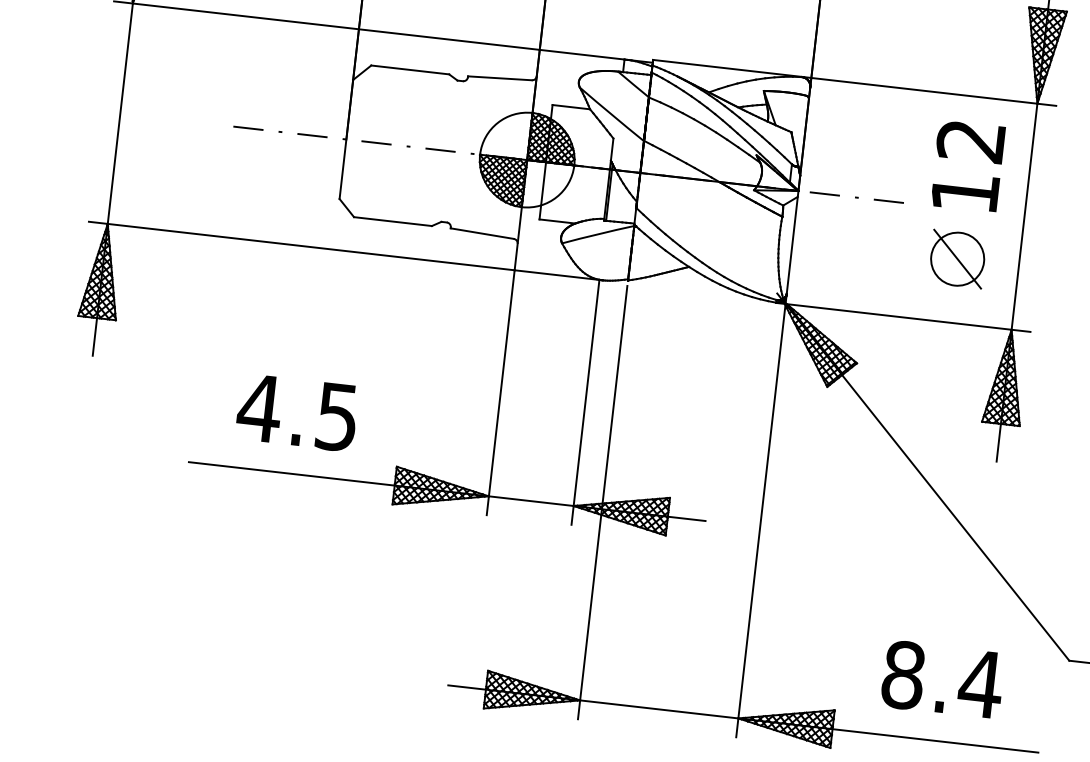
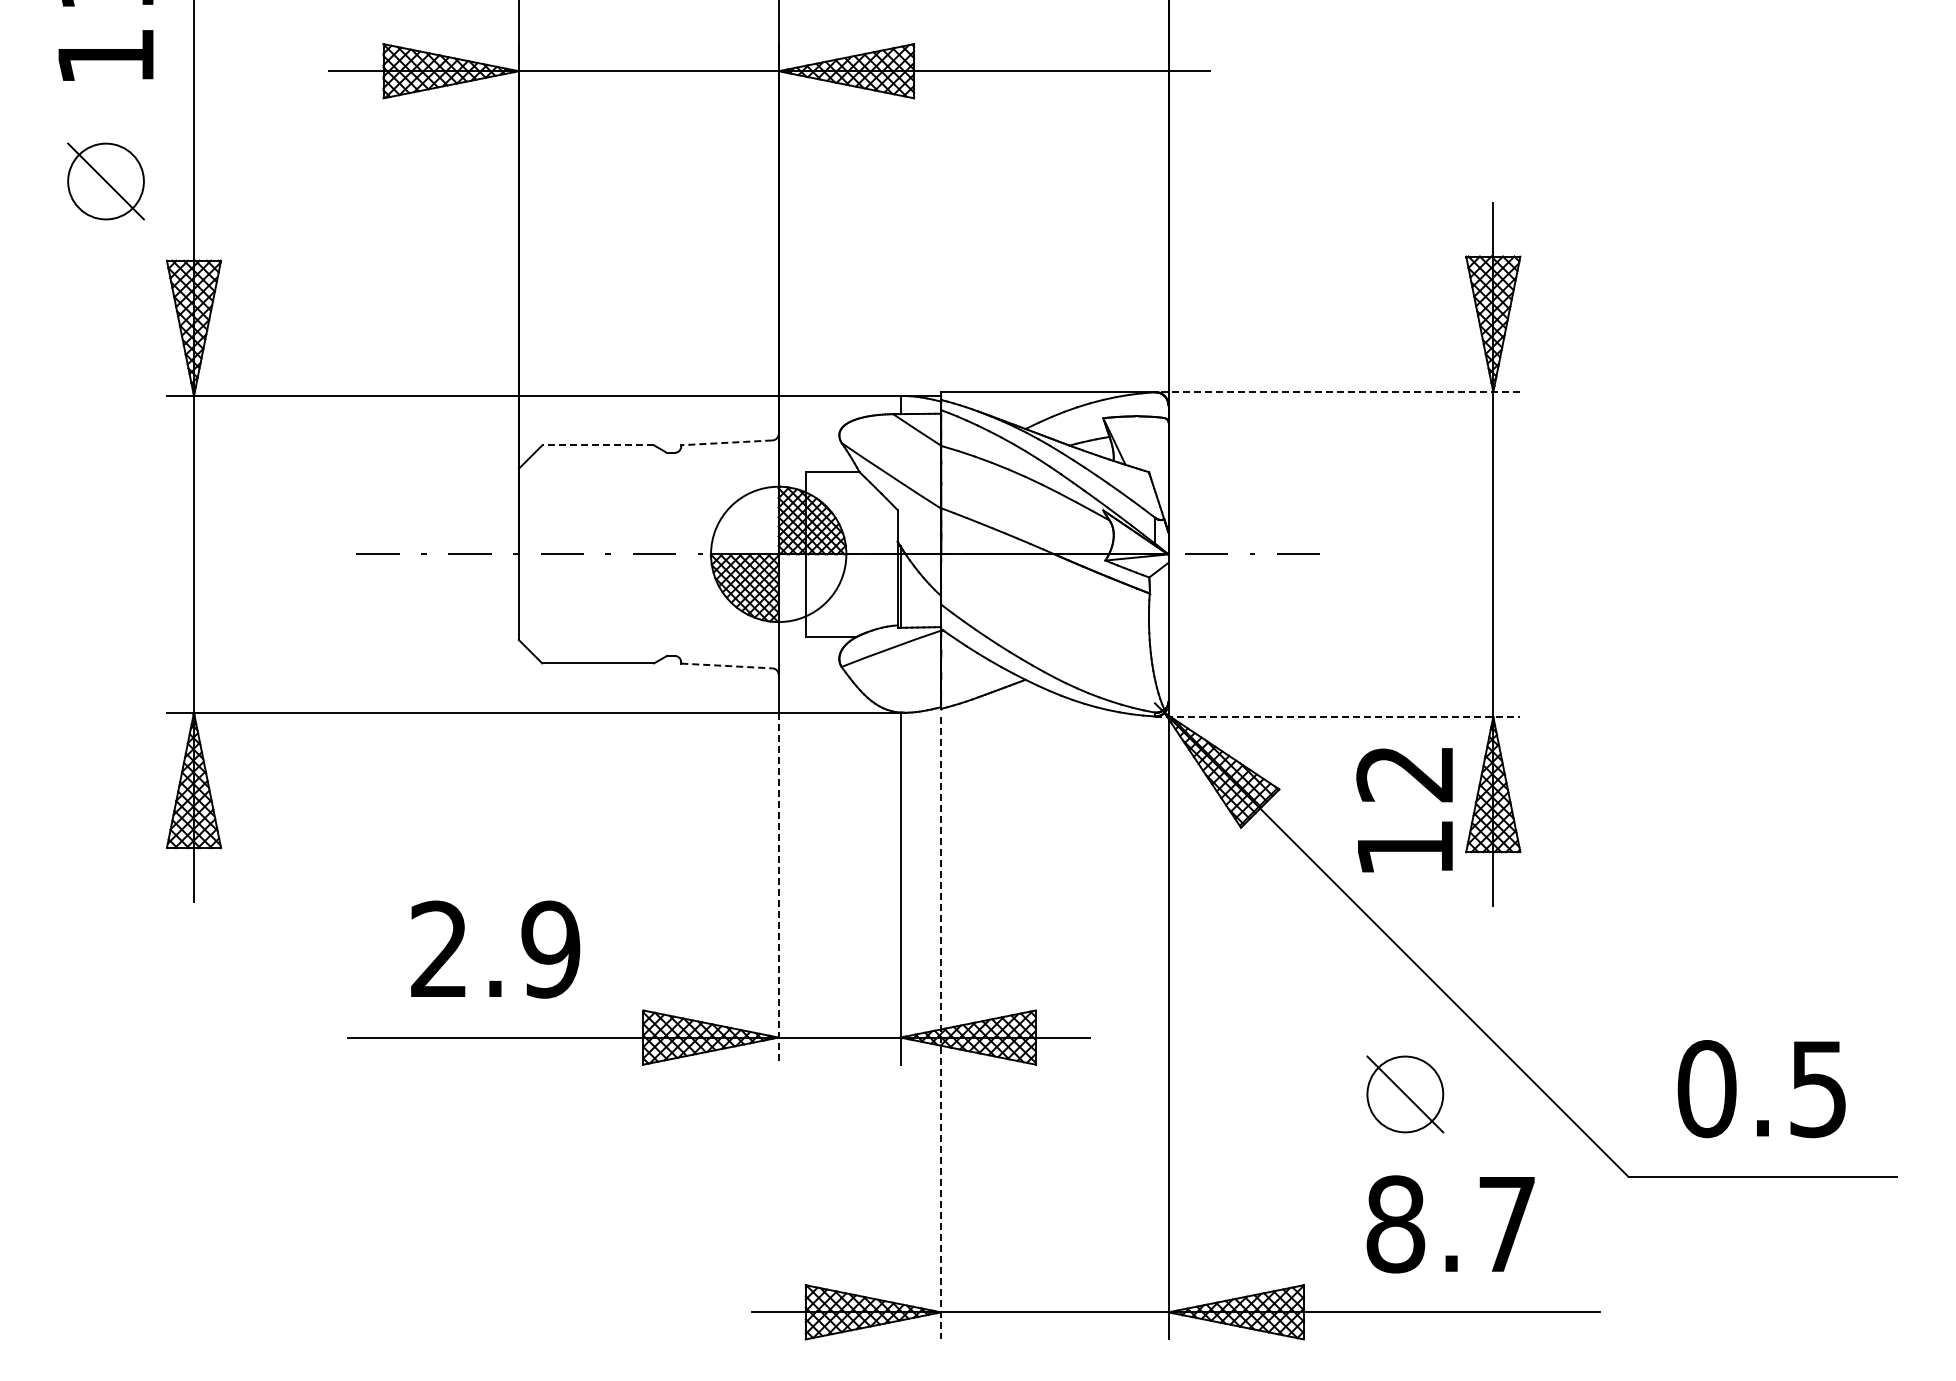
line: (410, 70) -> (598, 445), solid -> dashed
line: (499, 78) -> (726, 442), solid -> dashed
line: (928, 91) -> (1337, 392), solid -> dashed
text: (967, 166) -> (1404, 810), moved
line: (482, 233) -> (726, 665), solid -> dashed
part: (957, 259) -> (1405, 1094), moved
line: (903, 317) -> (1337, 716), solid -> dashed
line: (500, 392) -> (778, 888), solid -> dashed
text: (298, 412) -> (494, 949), 4.5 -> 2.9
line: (602, 502) -> (941, 1028), solid -> dashed
text: (980, 684) -> (1506, 1224), 8.4 -> 8.7

